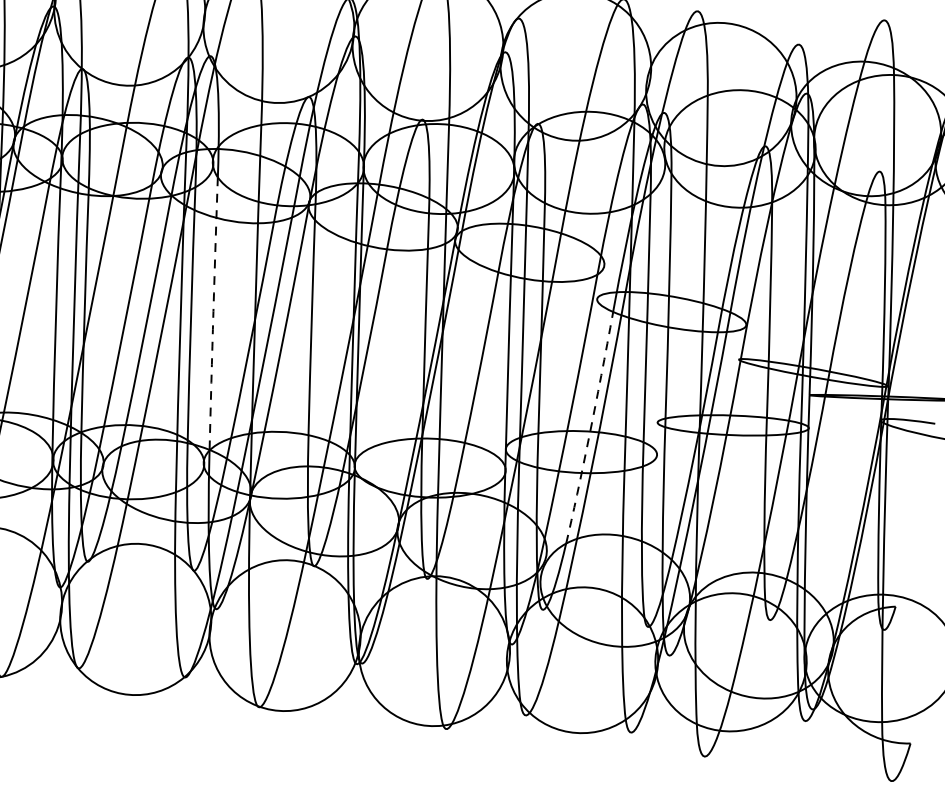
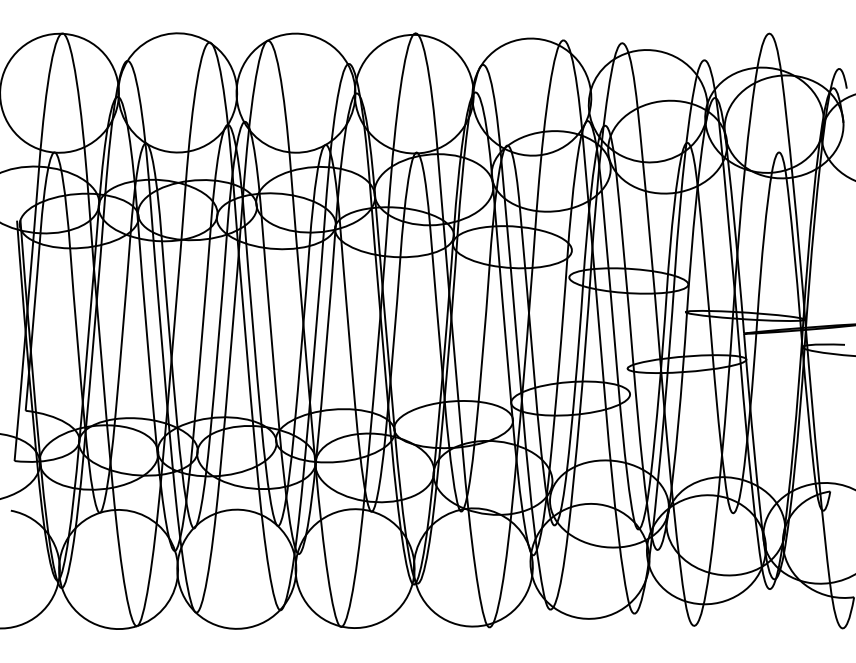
arc: (213, 311) -> (270, 321), dashed -> solid
arc: (589, 432) -> (575, 382), dashed -> solid

